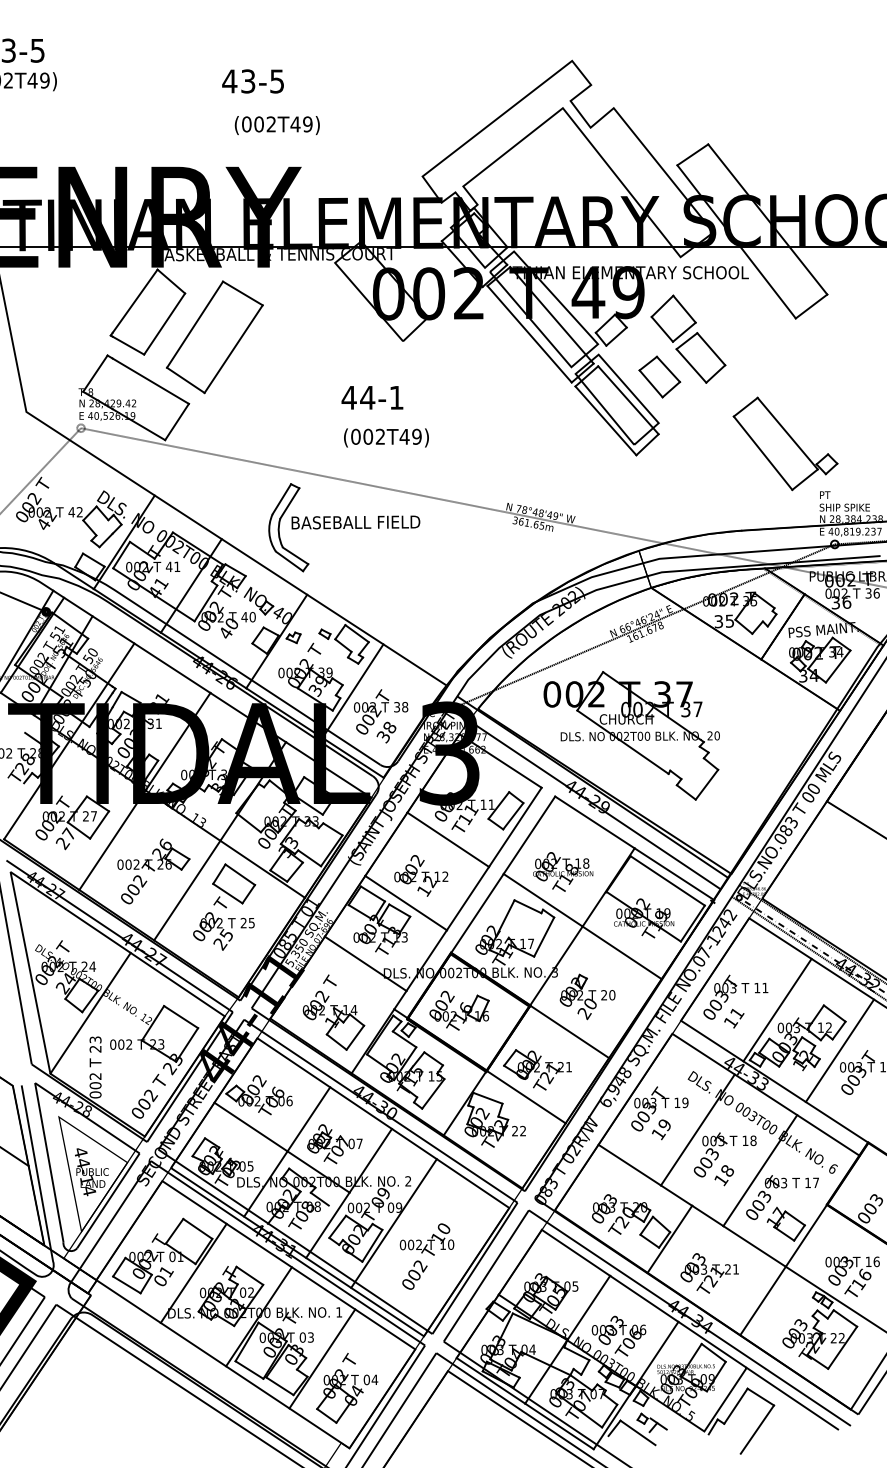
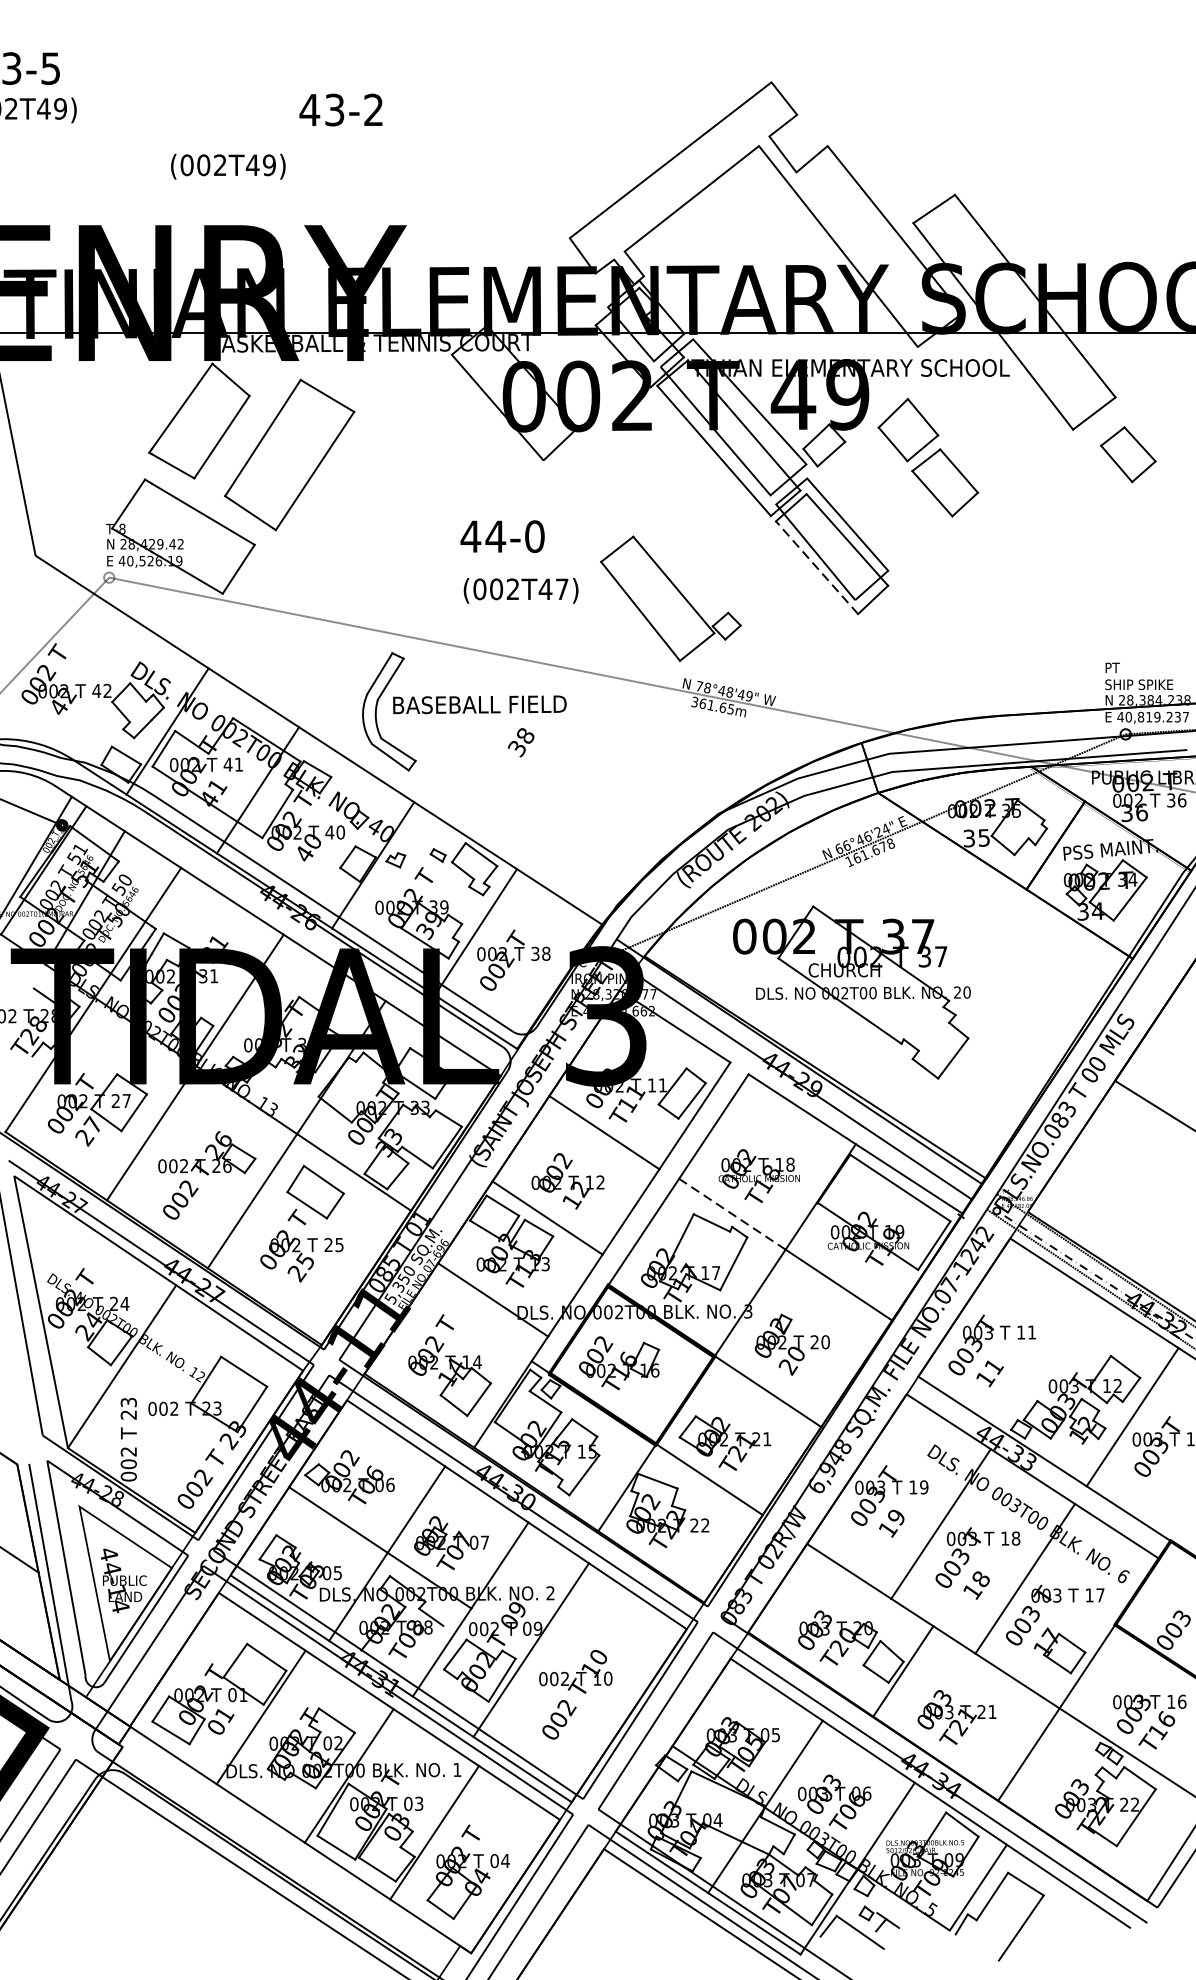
text: (276, 81) -> (372, 110), 43-5 -> 43-2
text: (276, 125) -> (227, 166), moved
part: (659, 376) -> (1127, 453), moved
text: (396, 397) -> (534, 536), 44-1 -> 44-0
line: (605, 420) -> (816, 567), solid -> dashed
text: (416, 436) -> (561, 588), (002T49) -> (002T47)
part: (785, 443) -> (670, 598), moved
text: (386, 732) -> (521, 742), moved
line: (542, 900) -> (731, 1214), solid -> dashed
line: (777, 1009) -> (1048, 1361), removed

